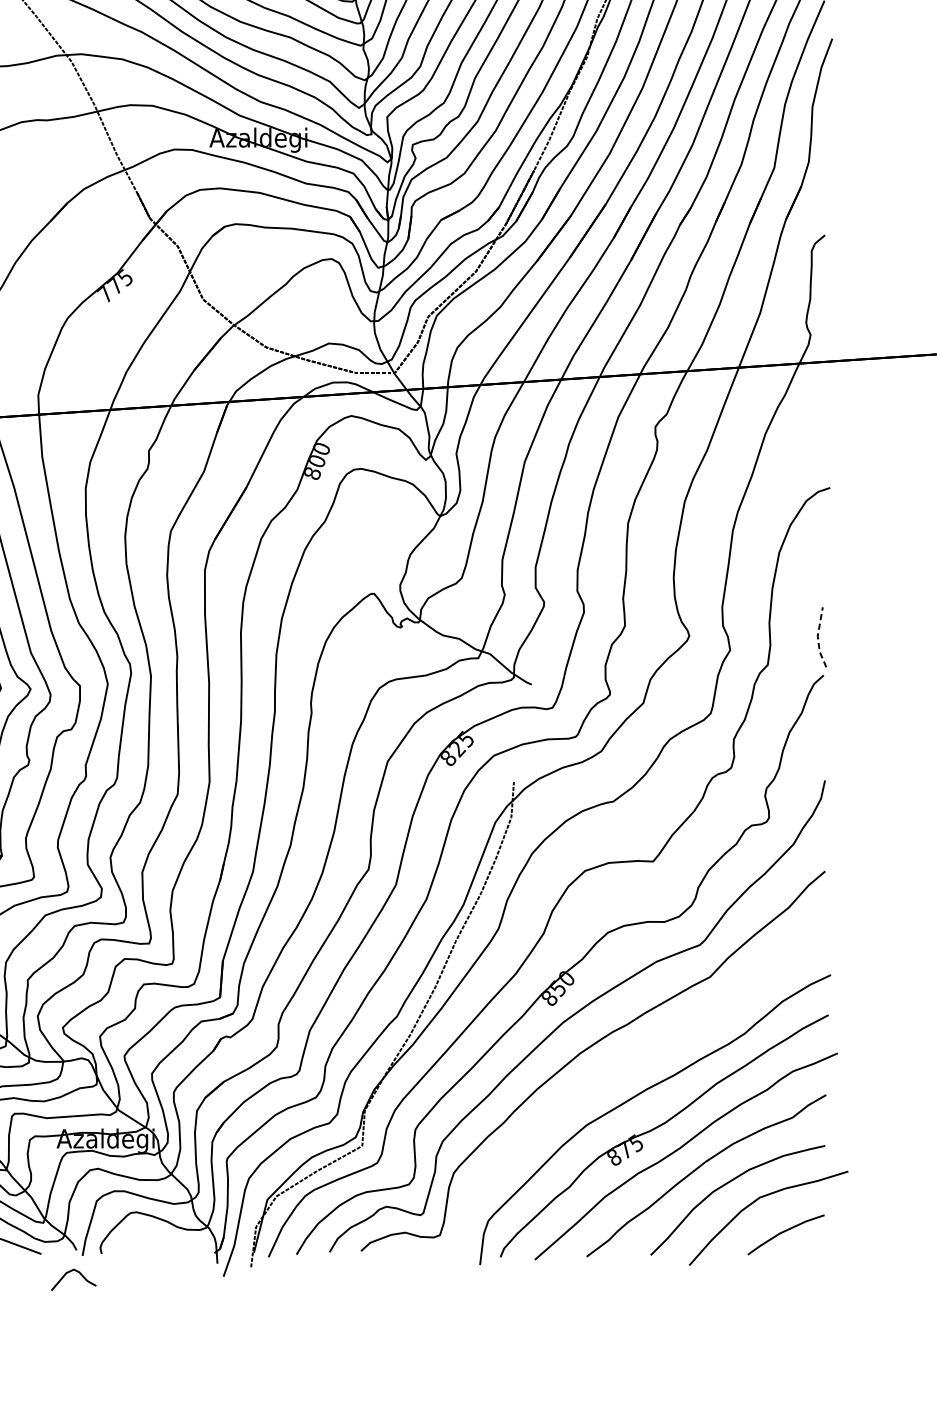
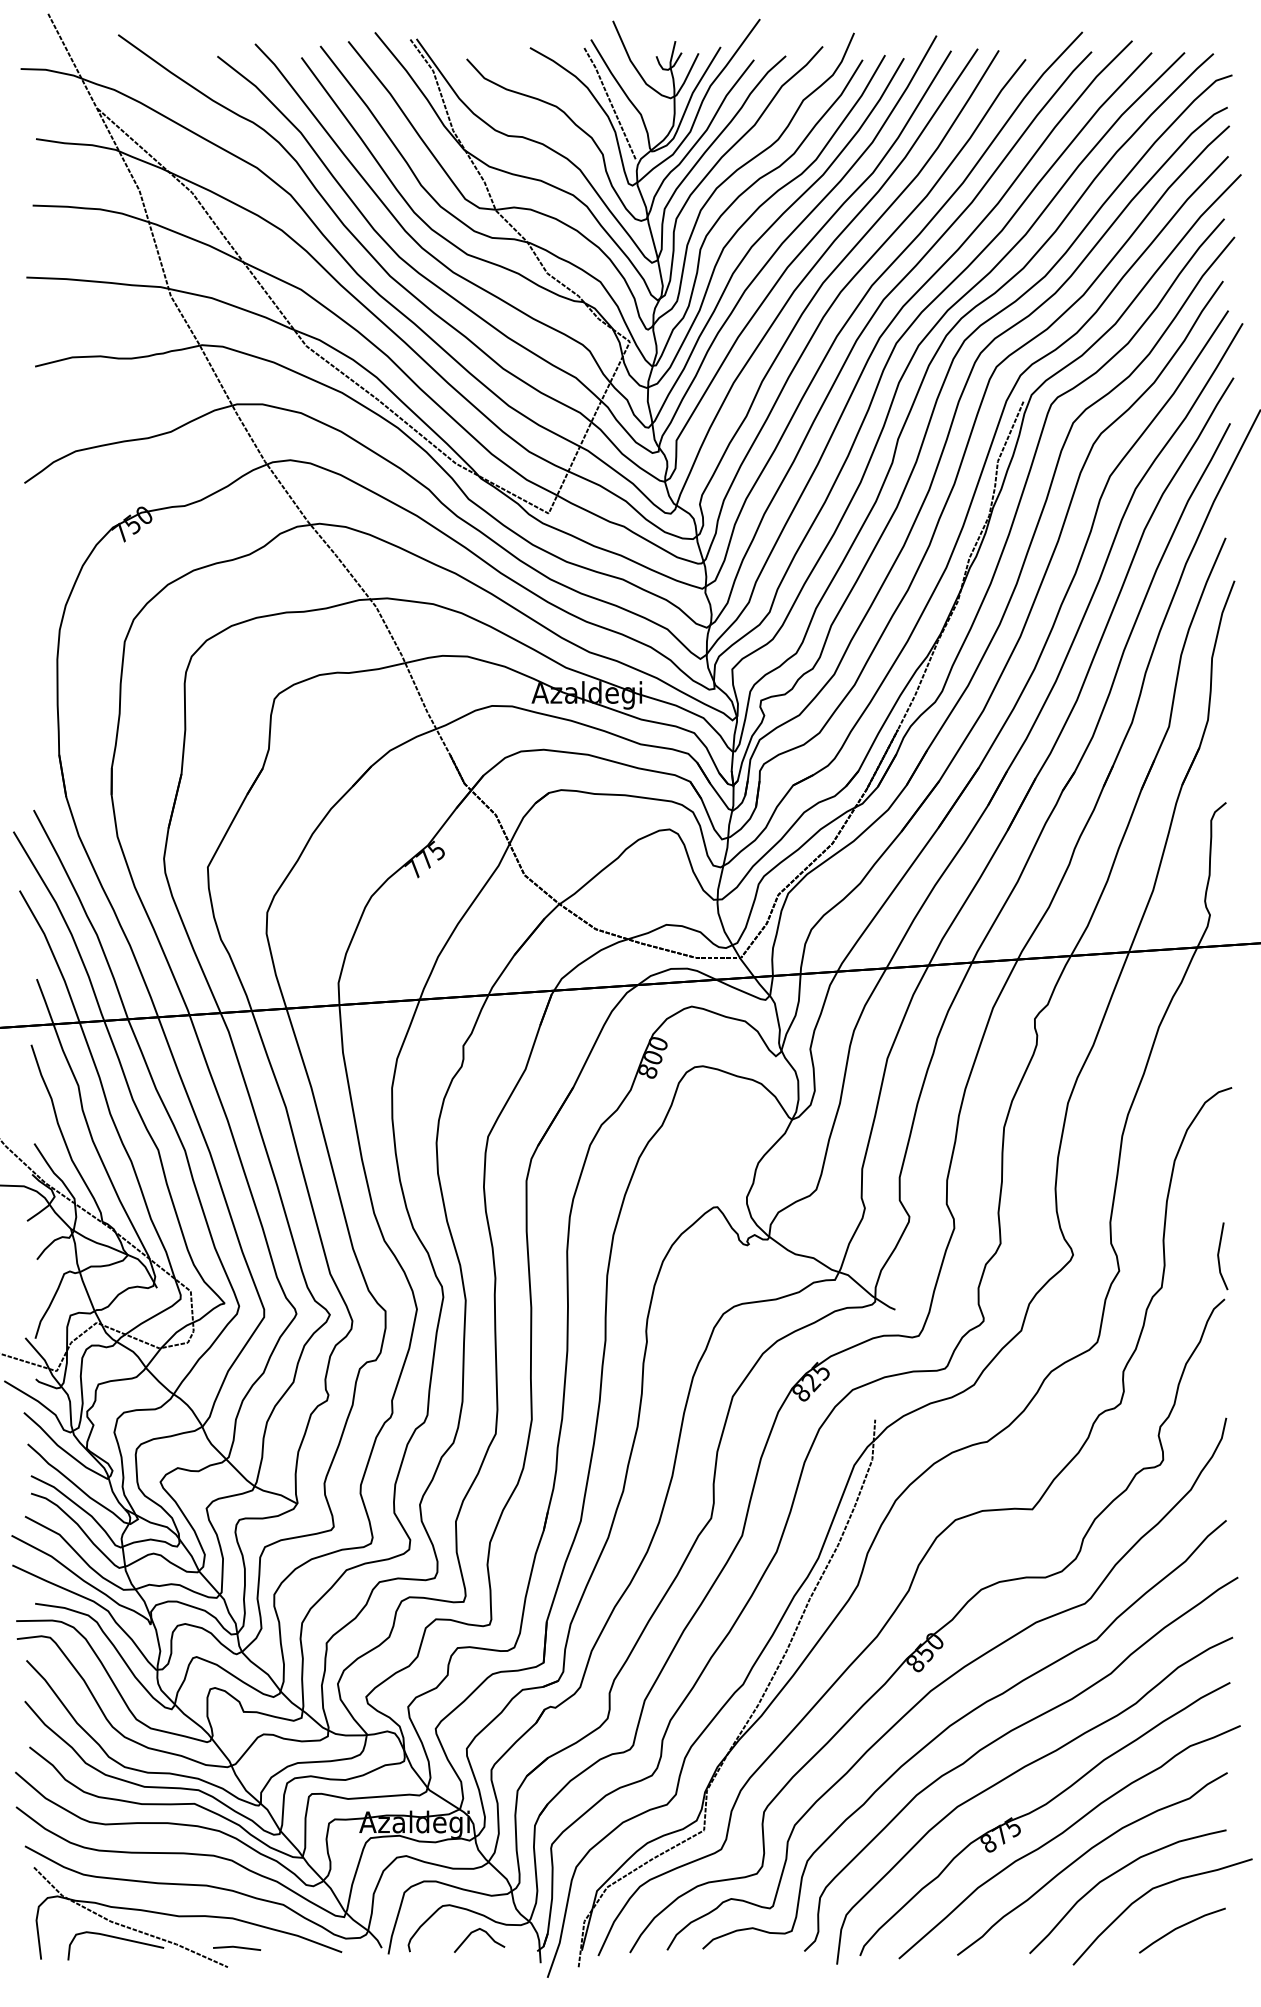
line: (818, 638) -> (1218, 1257), dashed -> solid
curve: (628, 1062) -> (1004, 1736), added
curve: (79, 1274) -> (486, 1934), moved

